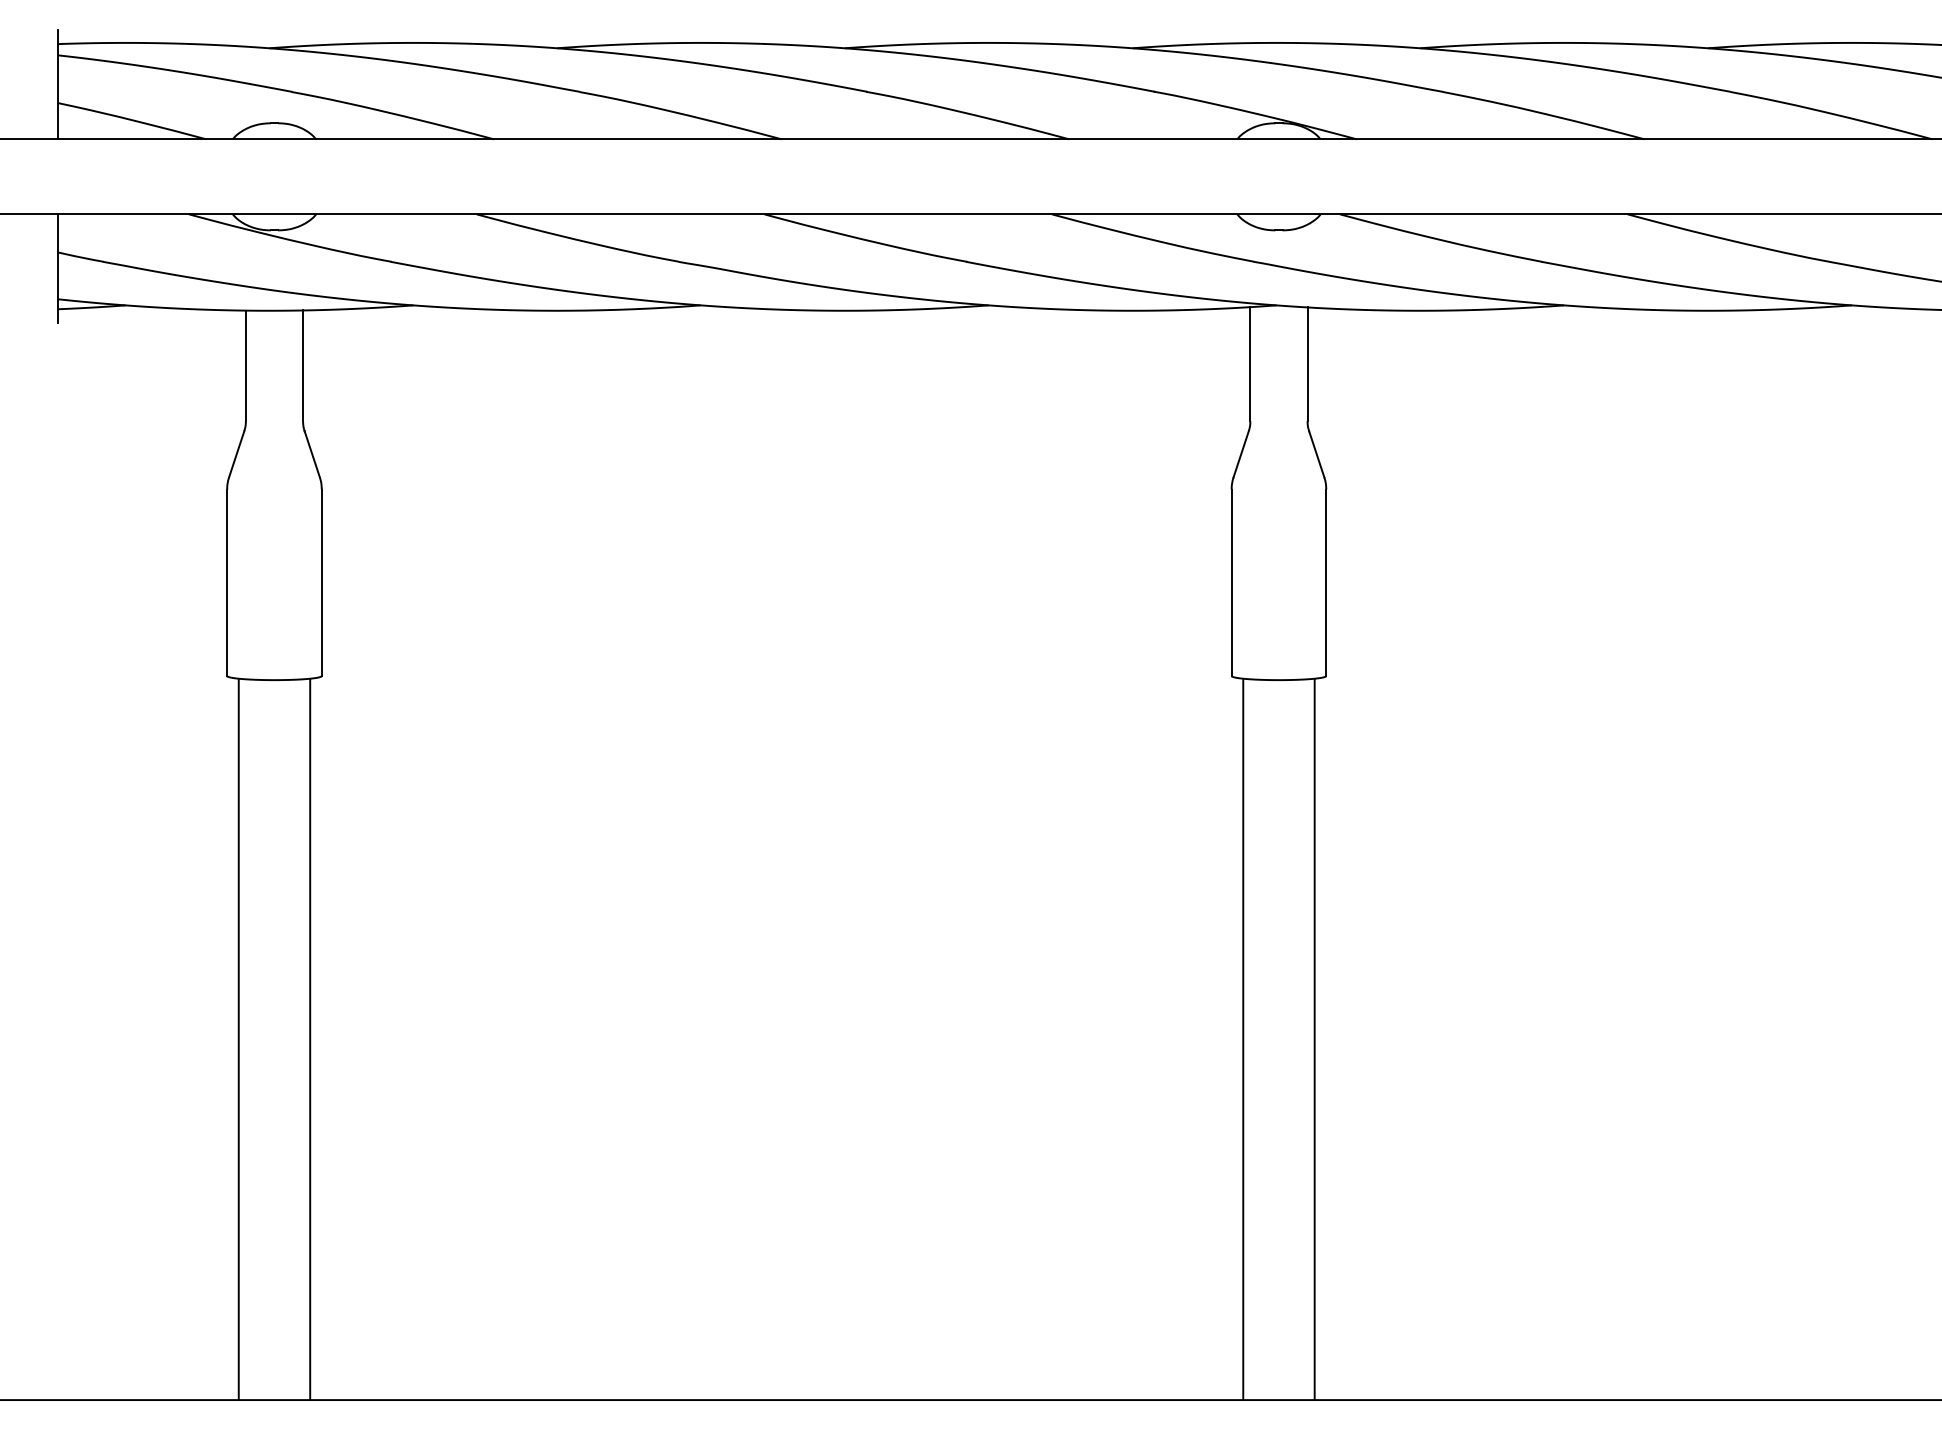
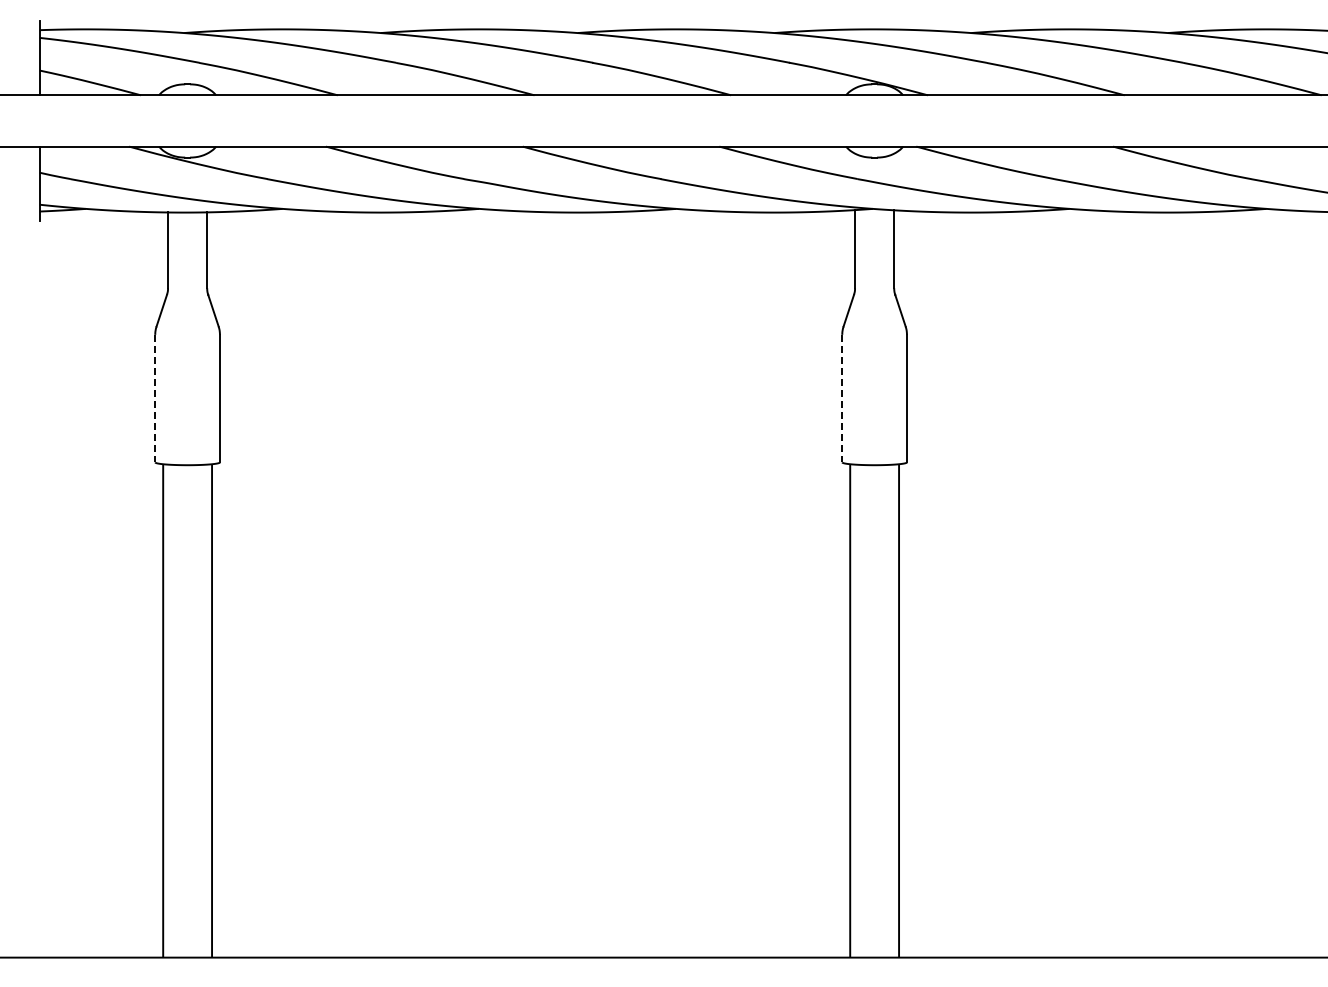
line: (227, 582) -> (155, 398), solid -> dashed
line: (1231, 582) -> (842, 398), solid -> dashed

